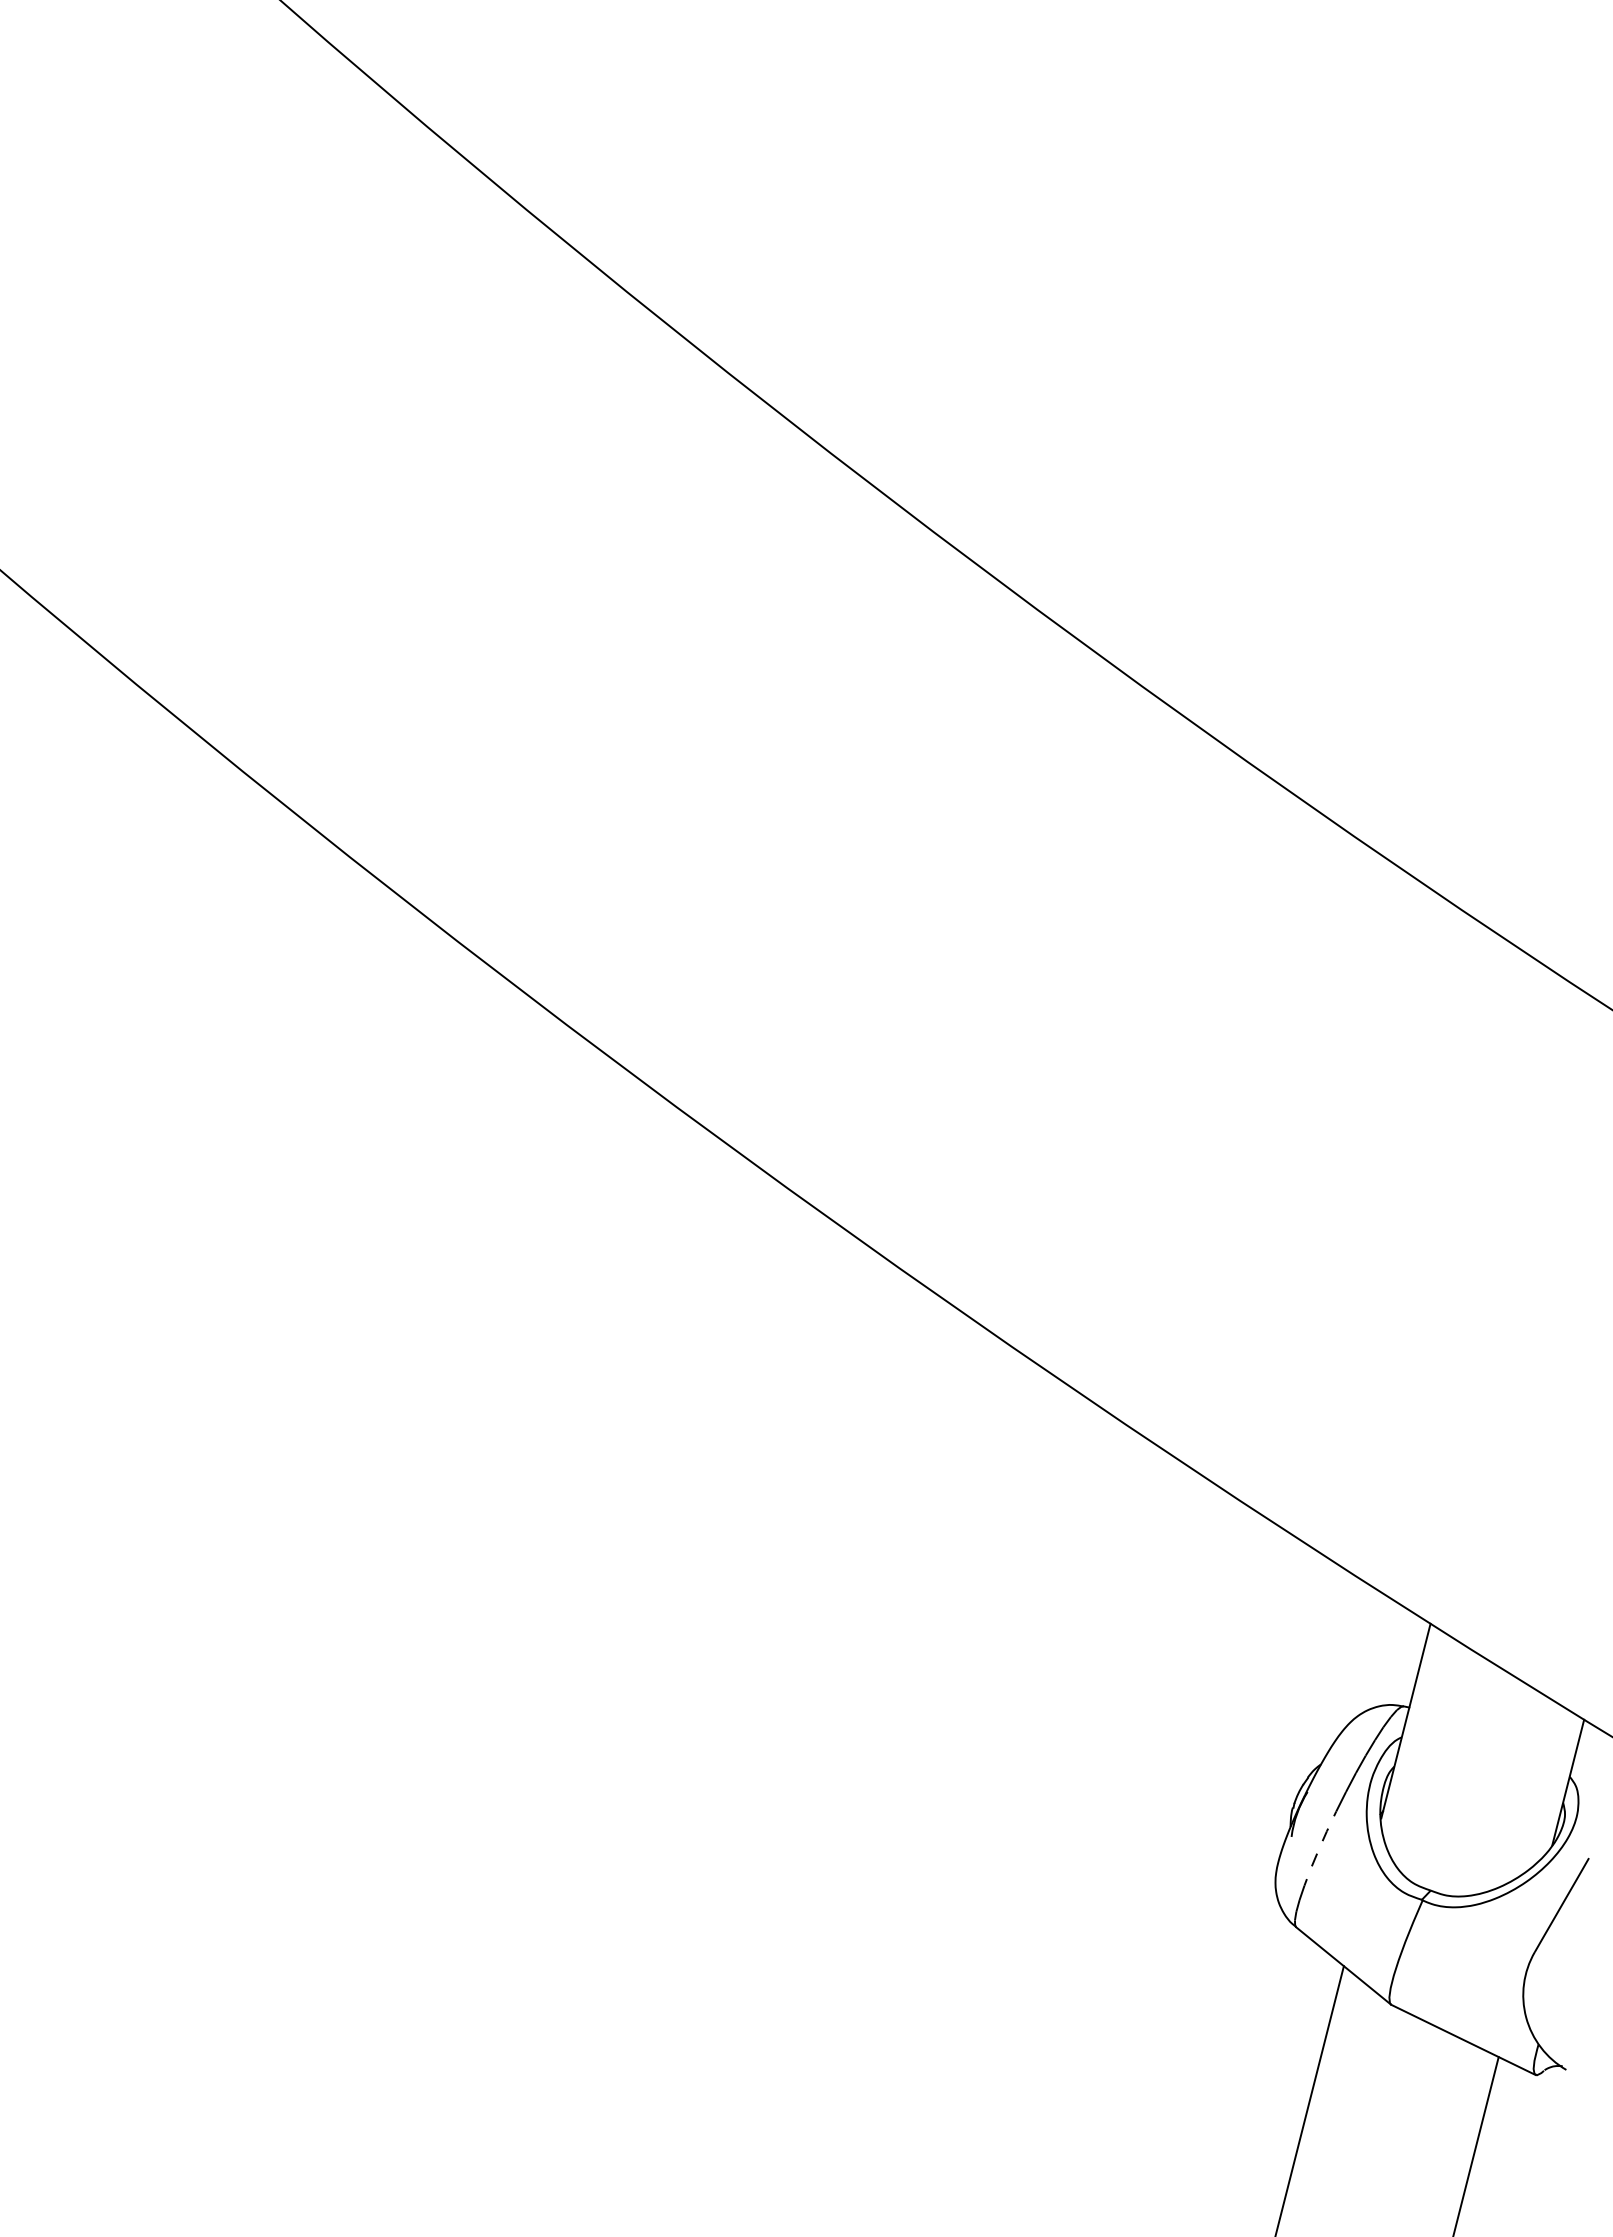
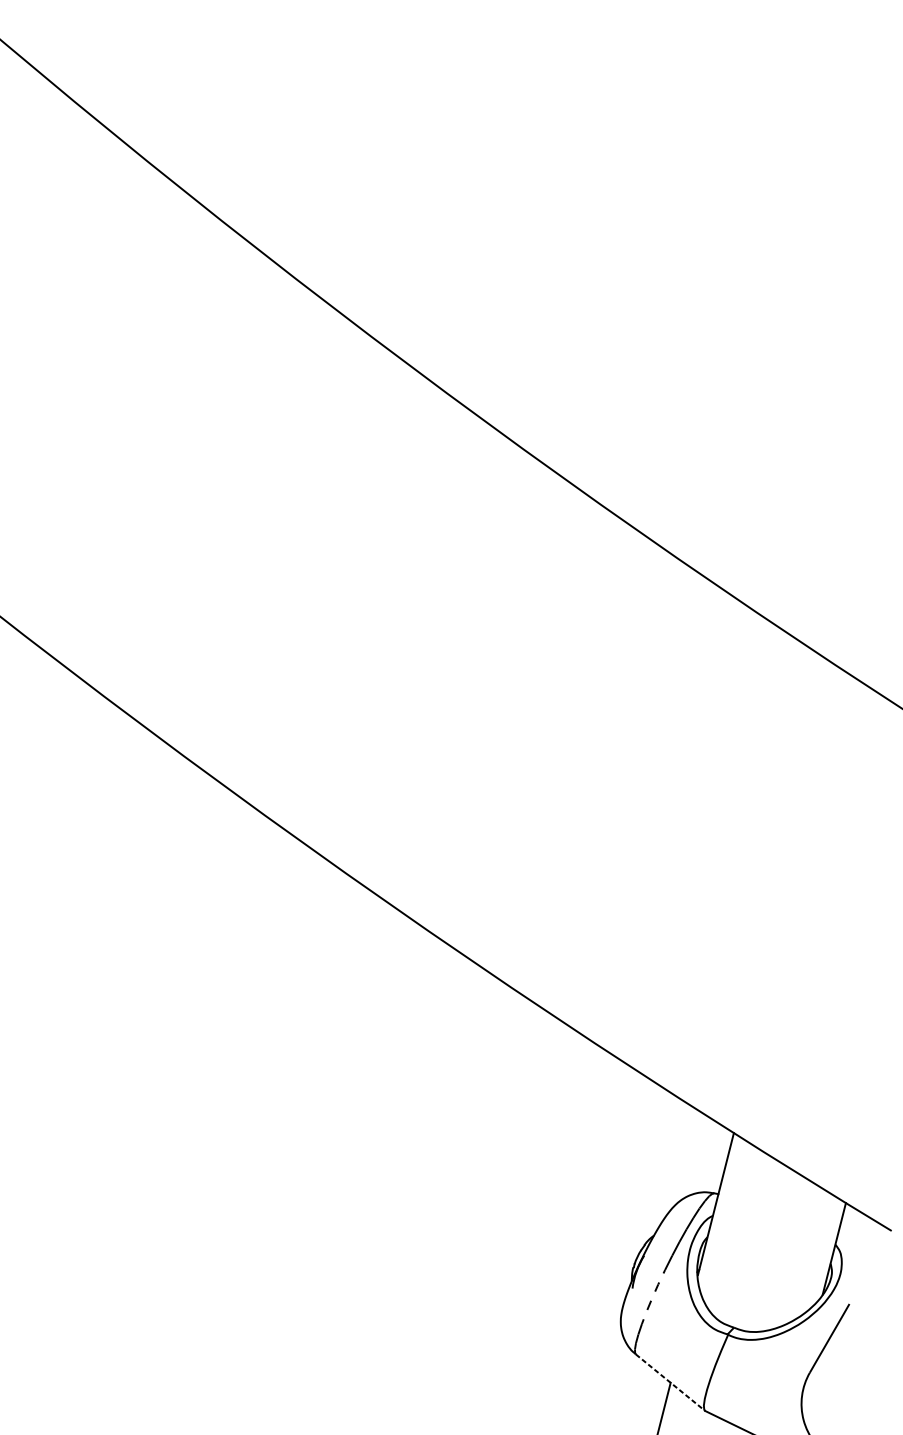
line: (1343, 1966) -> (670, 1383), solid -> dashed

